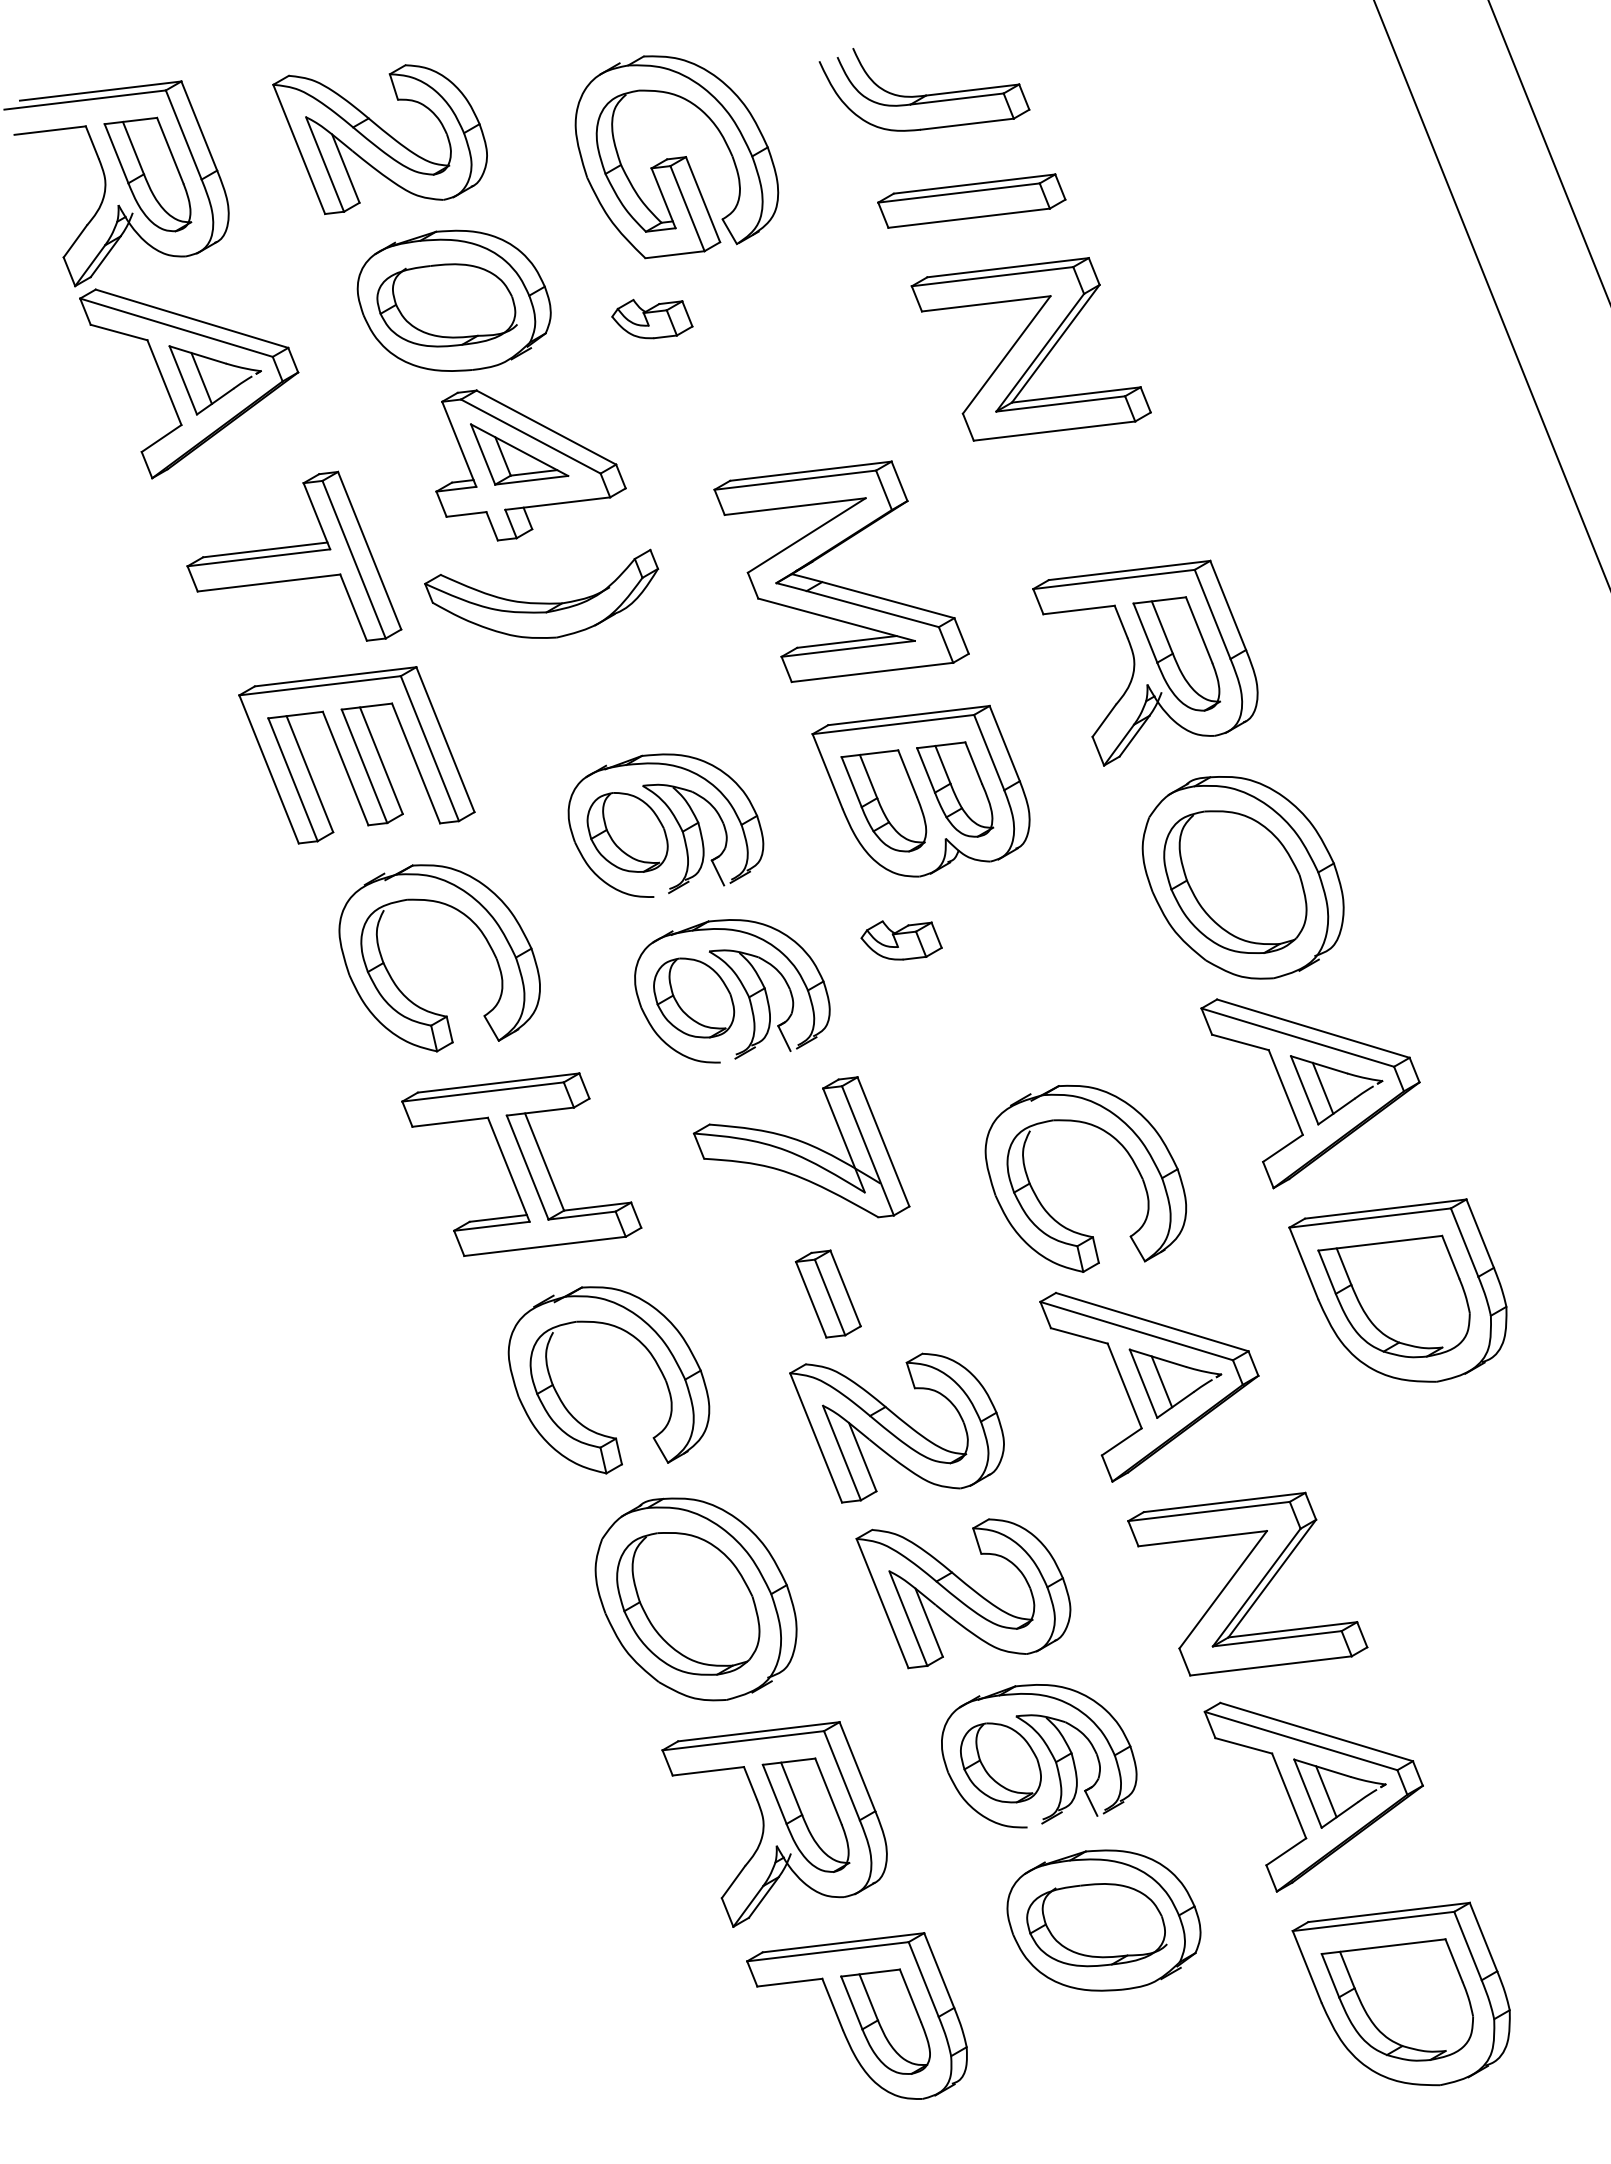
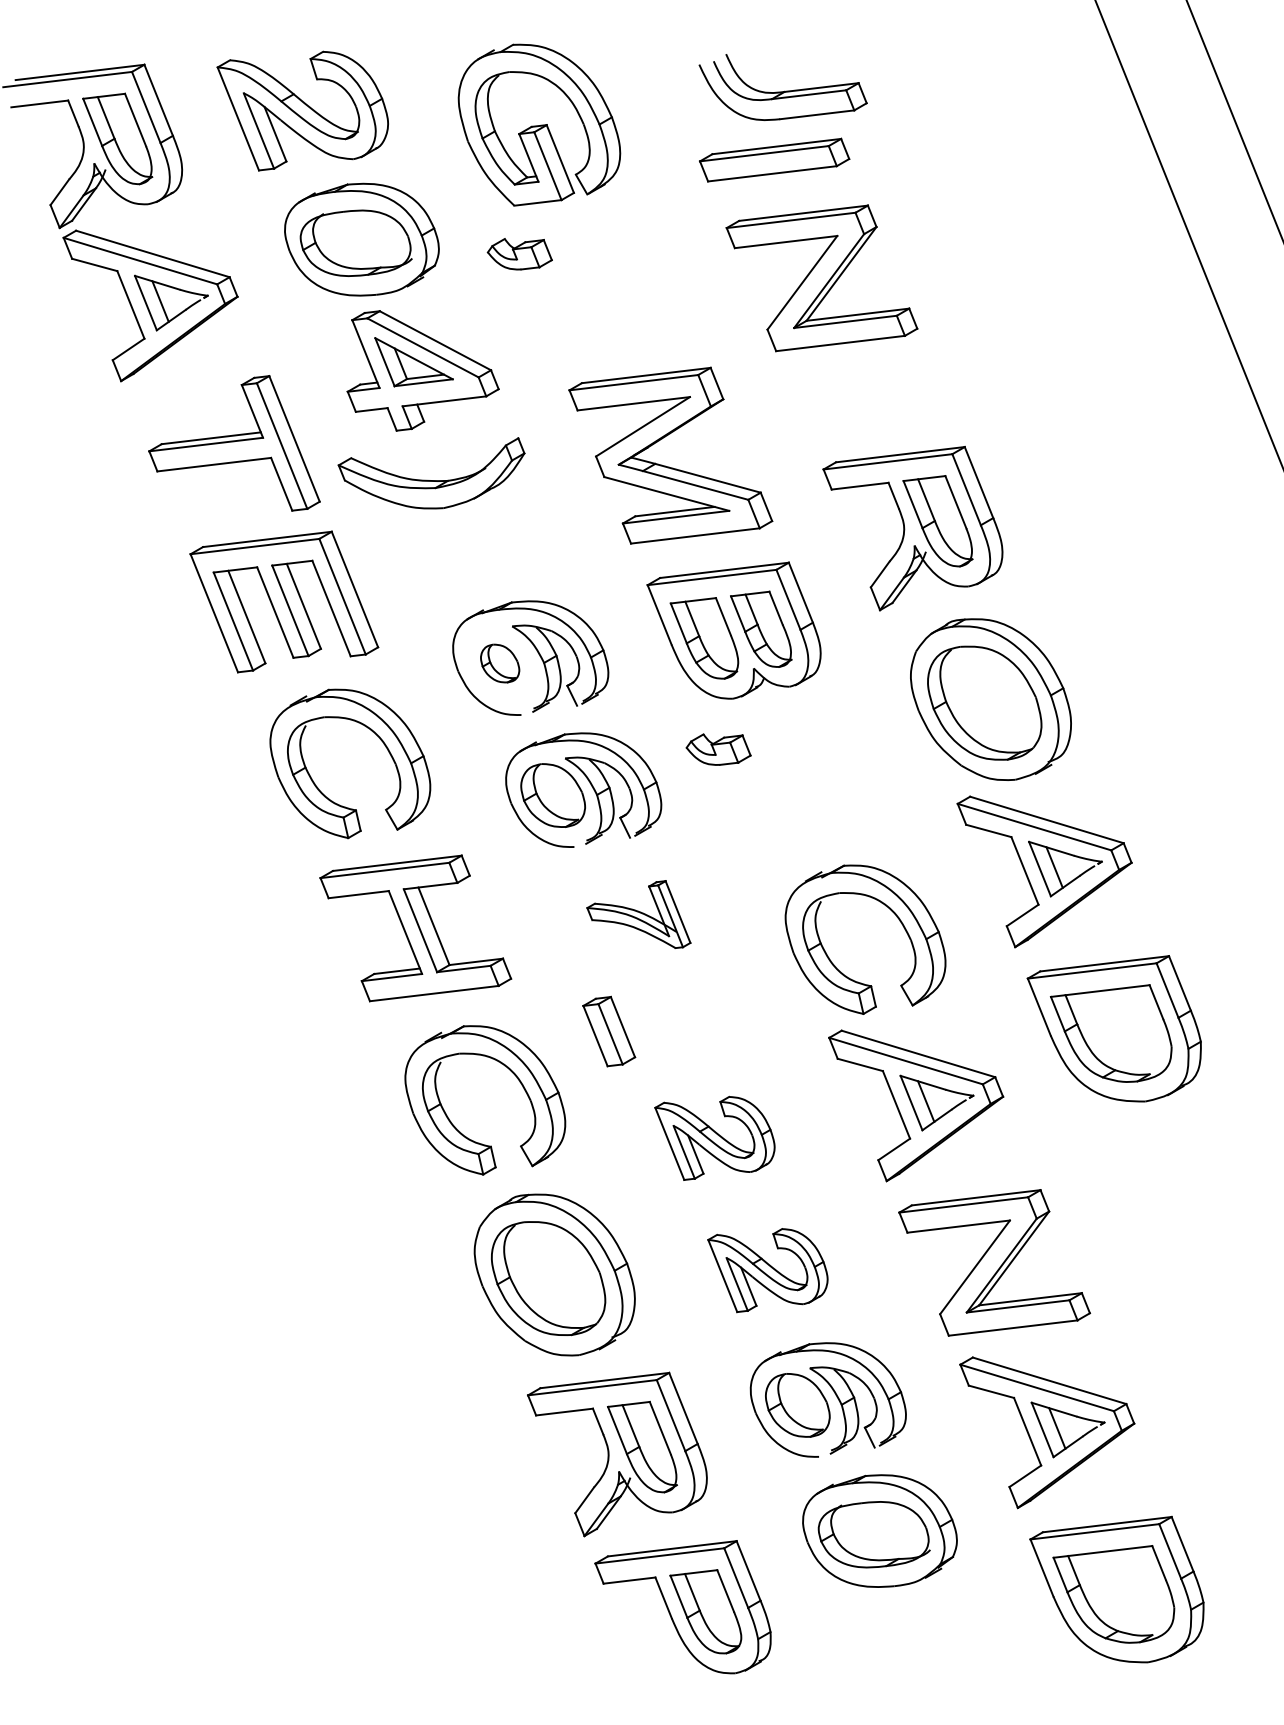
part: (924, 89) -> (783, 87), moved
part: (627, 832) -> (500, 663), size x0.6
part: (801, 1147) -> (638, 914), size x0.6
part: (827, 1293) -> (608, 1031), moved
part: (896, 1427) -> (714, 1137), size x0.7
part: (963, 1593) -> (767, 1270), size x0.7

